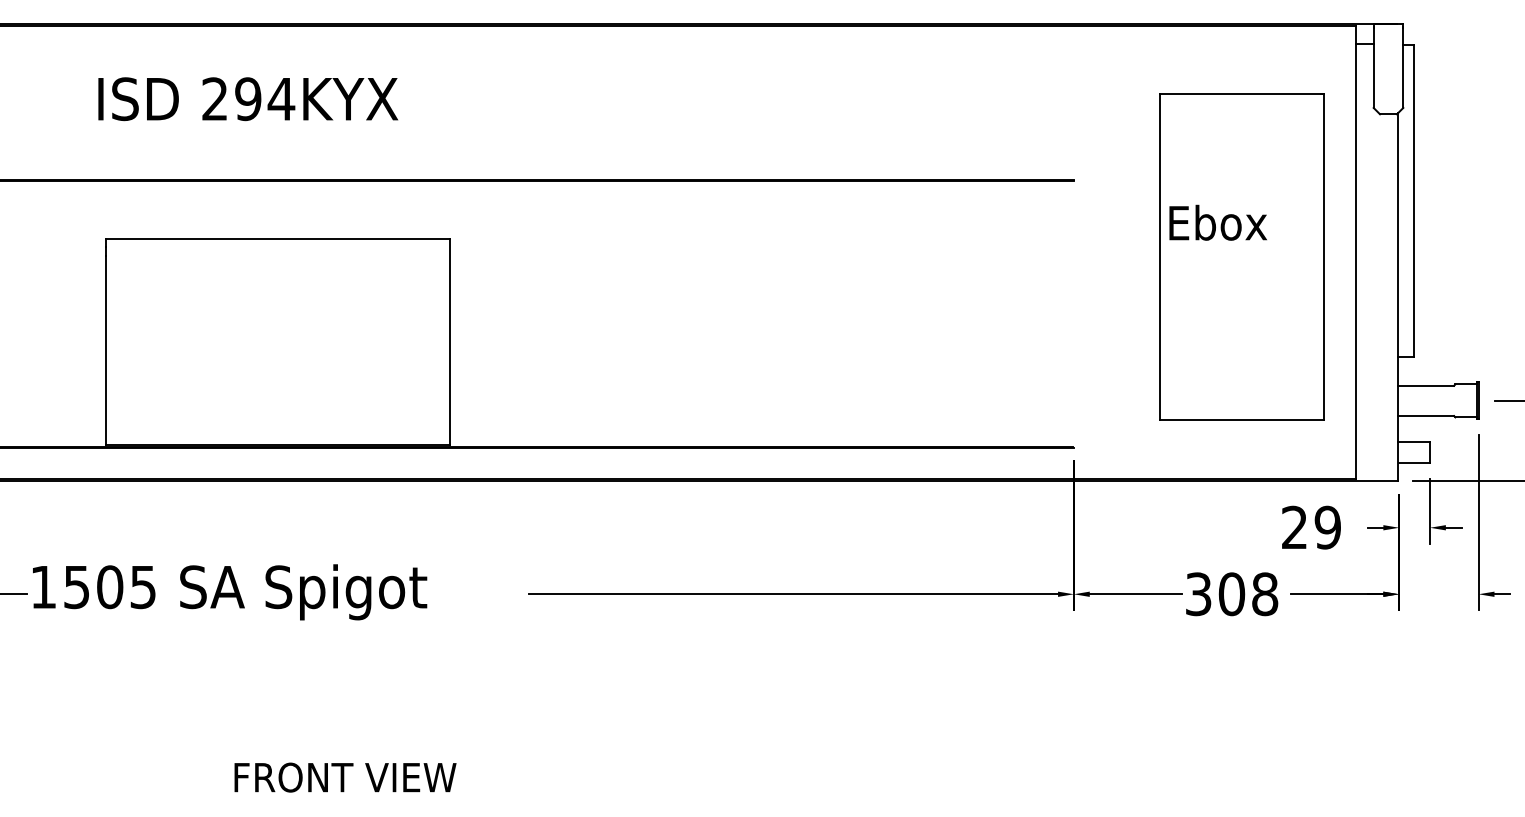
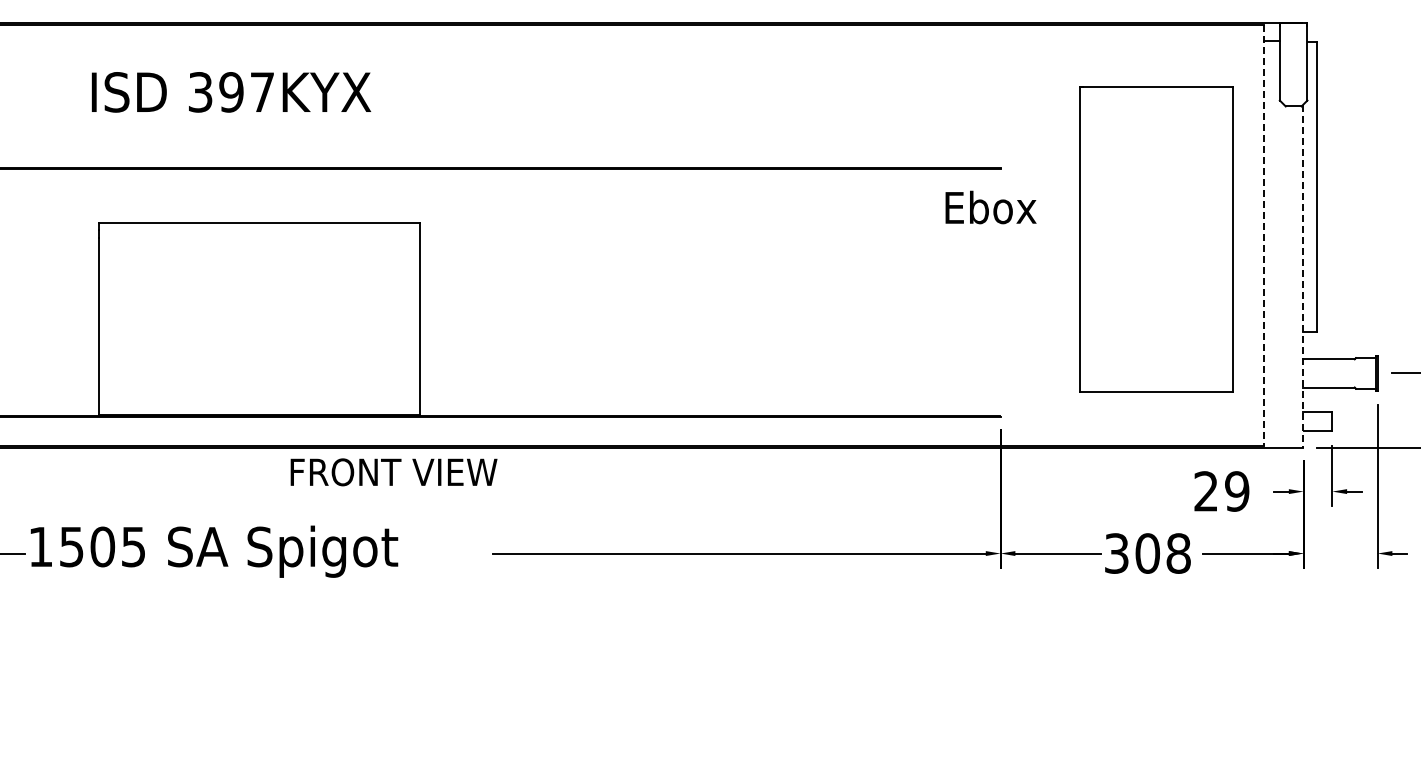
text: (248, 99) -> (231, 92), 294KYX -> 397KYX
text: (1217, 222) -> (990, 207), moved
line: (1356, 252) -> (1263, 235), solid -> dashed
line: (1398, 296) -> (1302, 276), solid -> dashed
text: (344, 777) -> (393, 472), moved

